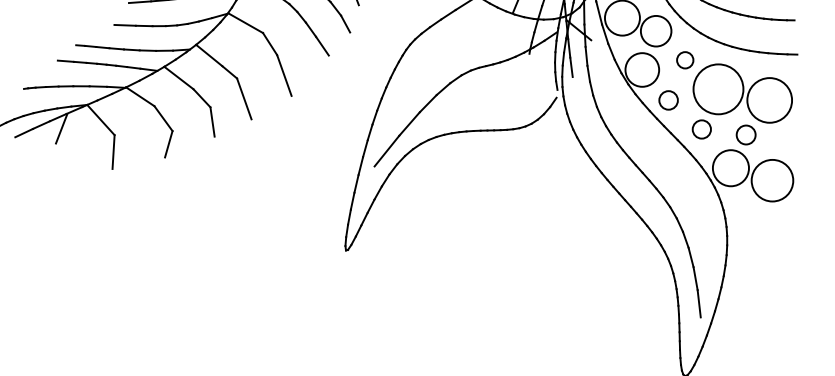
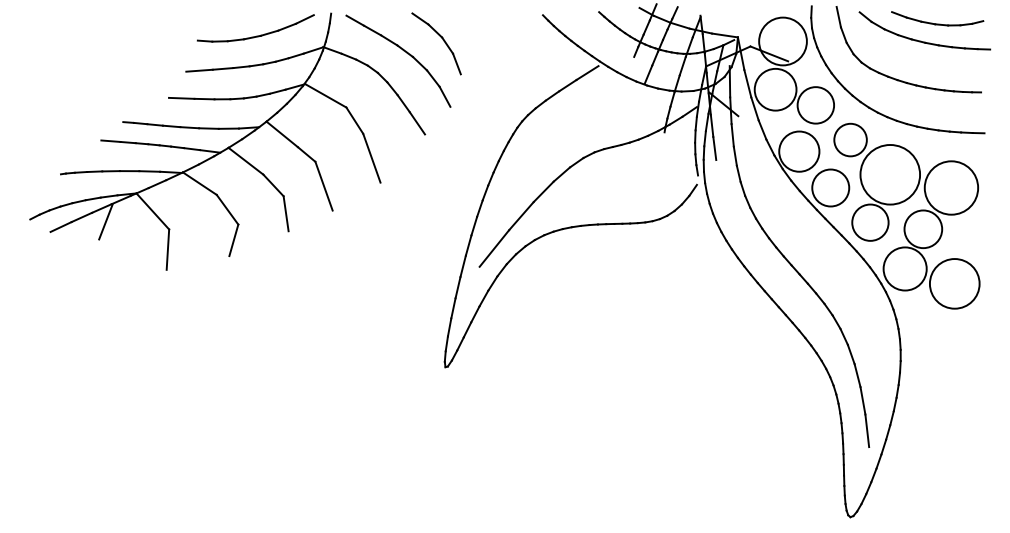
circle: (685, 59) -> (850, 139), size x1.67
circle: (668, 100) -> (830, 187), size x1.67
circle: (701, 129) -> (870, 222), size x1.67
circle: (746, 135) -> (923, 229), size x1.67

